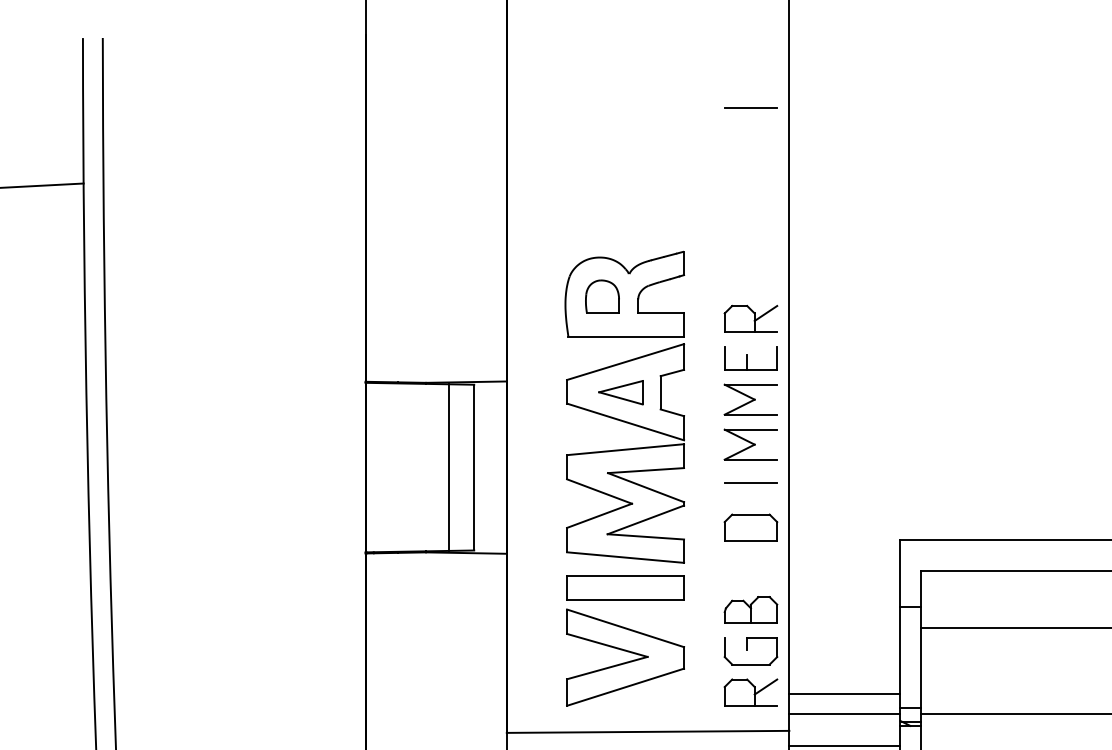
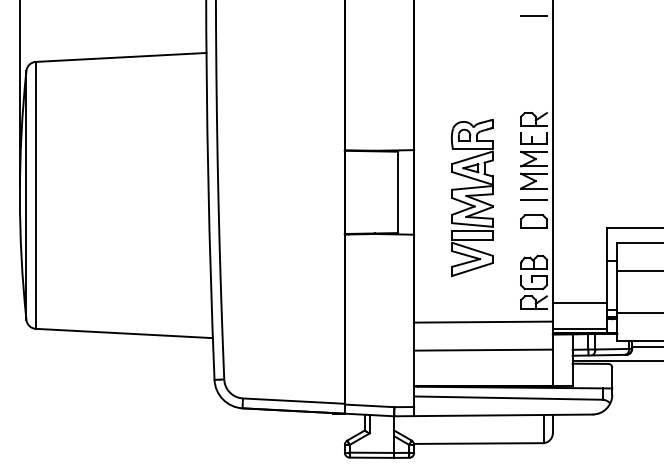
line: (448, 467) -> (385, 192), removed
part: (625, 477) -> (472, 197), size x0.7
line: (843, 714) -> (579, 313), removed

